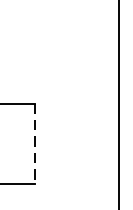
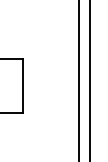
line: (35, 144) -> (23, 86), dashed -> solid

